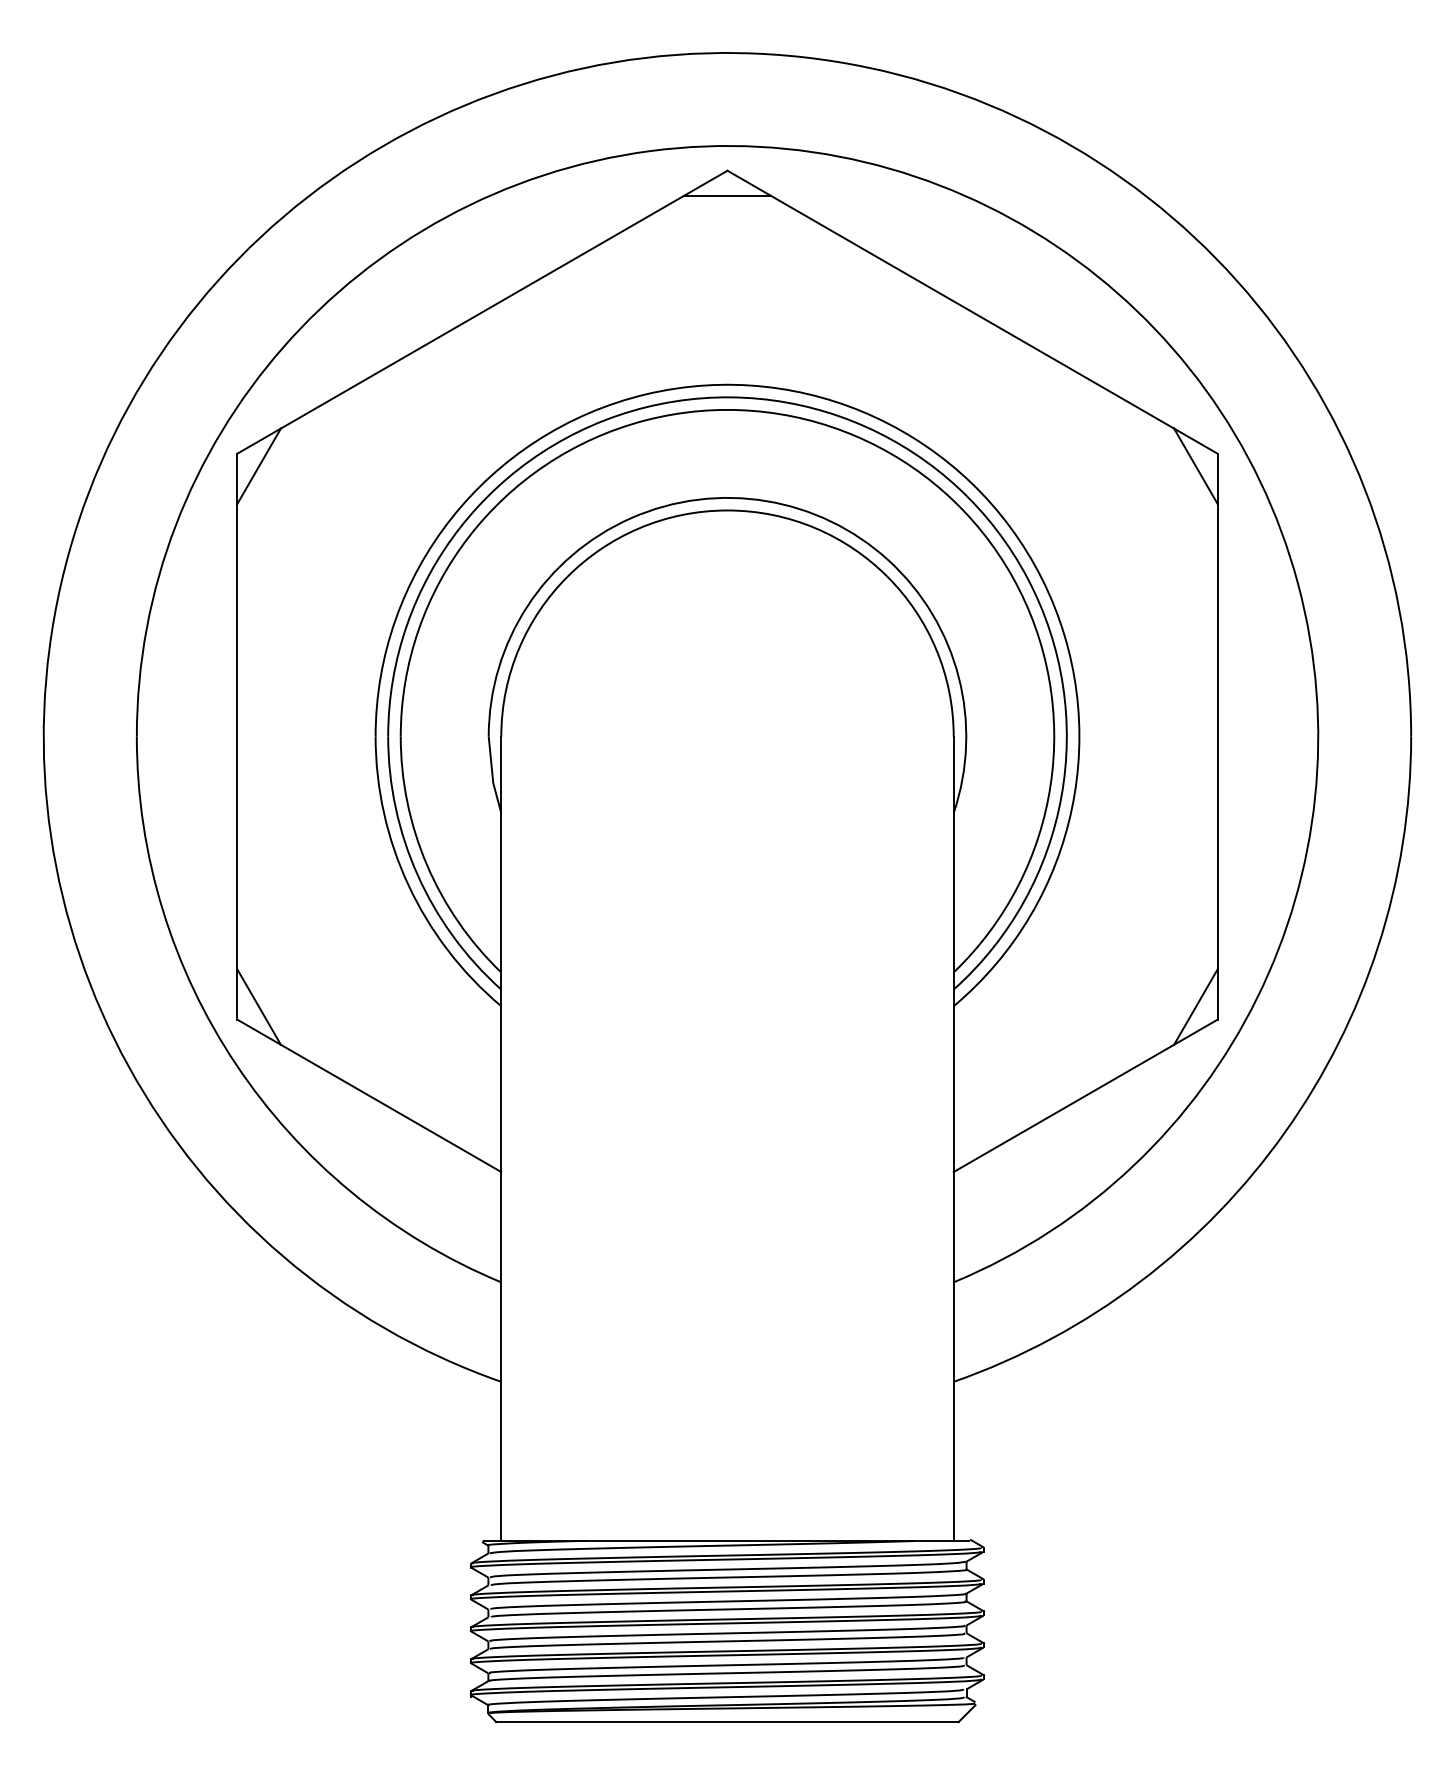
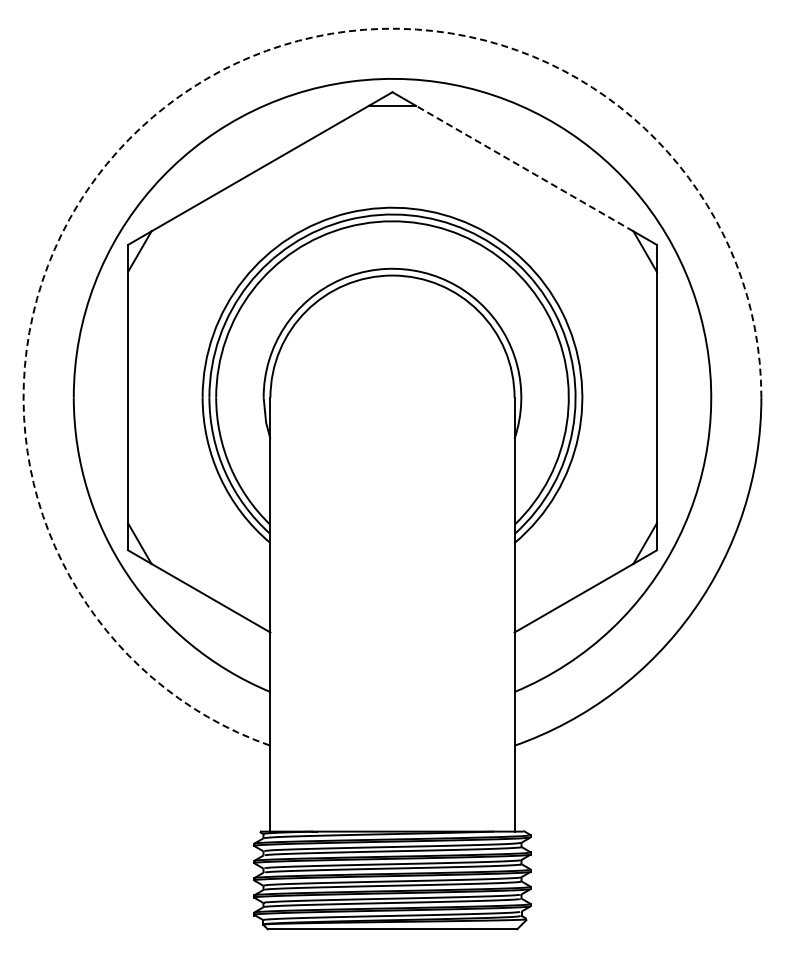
arc: (332, 178) -> (179, 96), solid -> dashed
line: (972, 312) -> (524, 168), solid -> dashed

